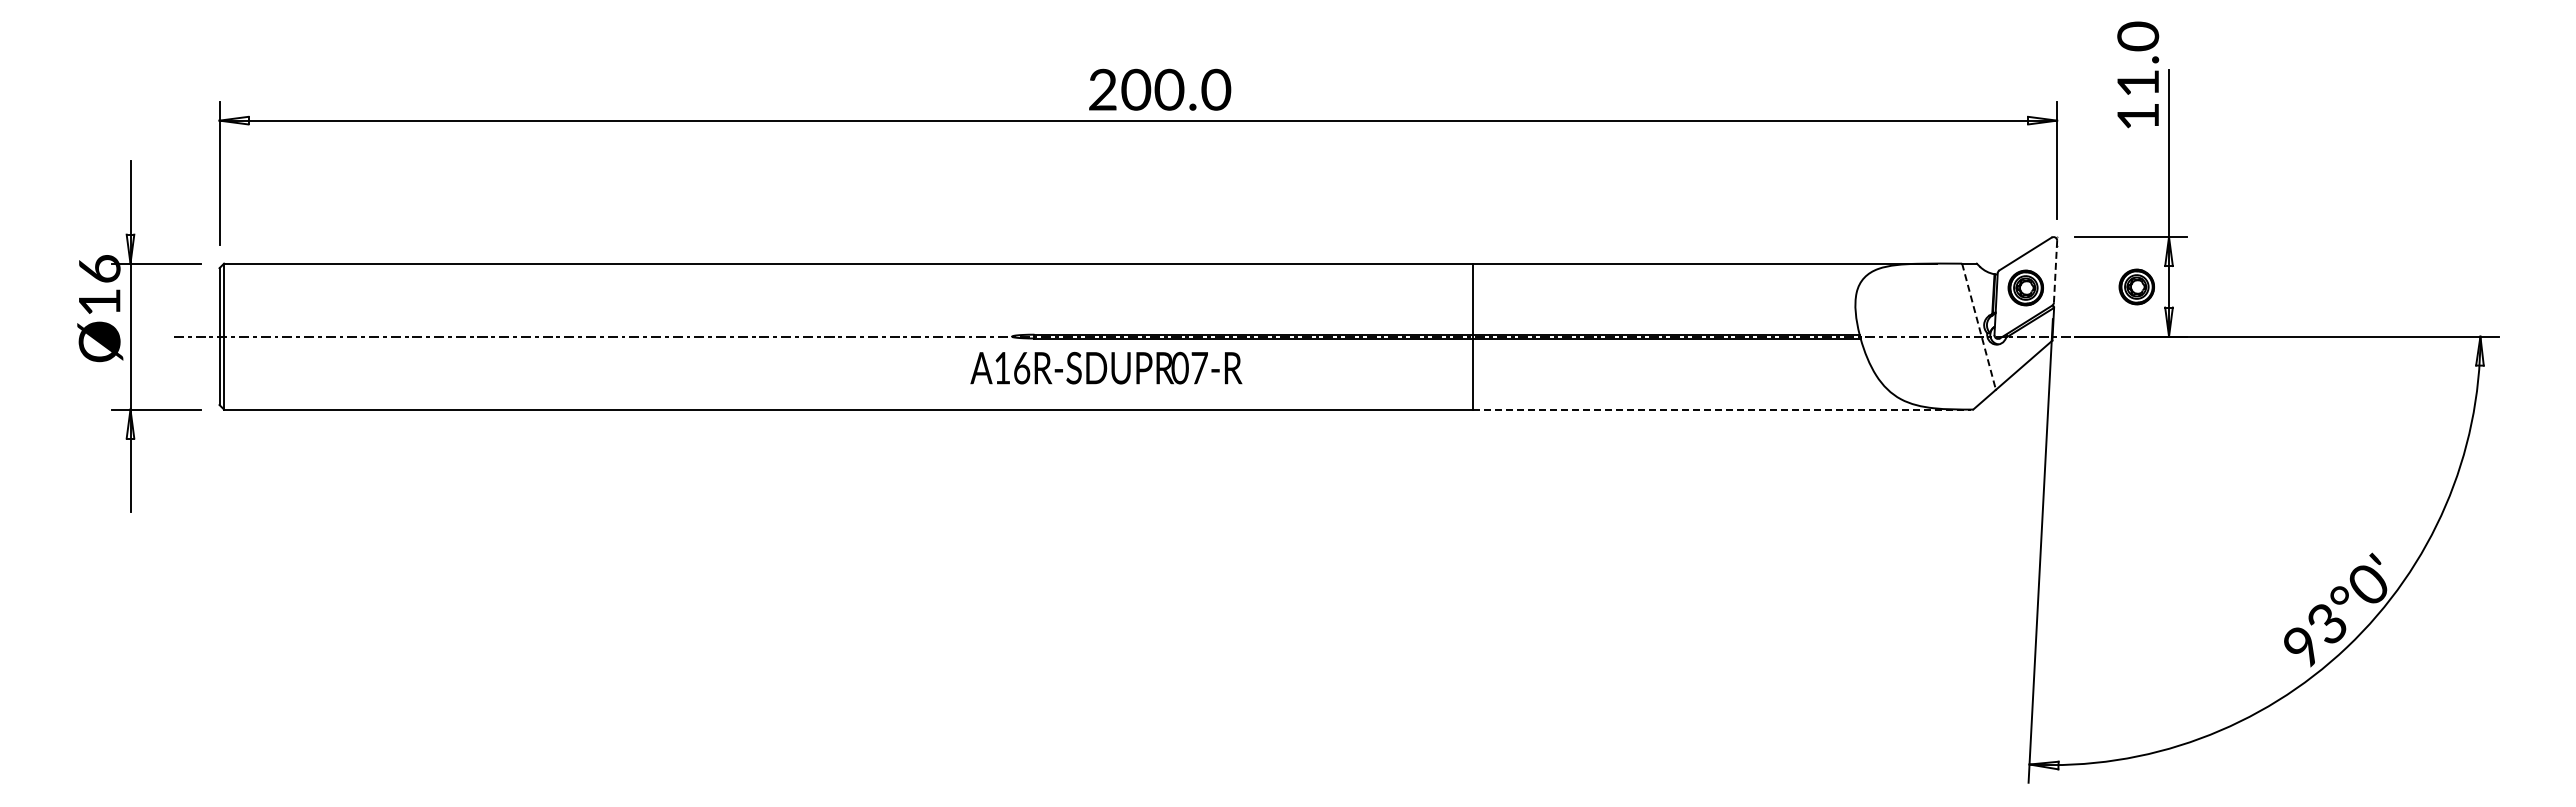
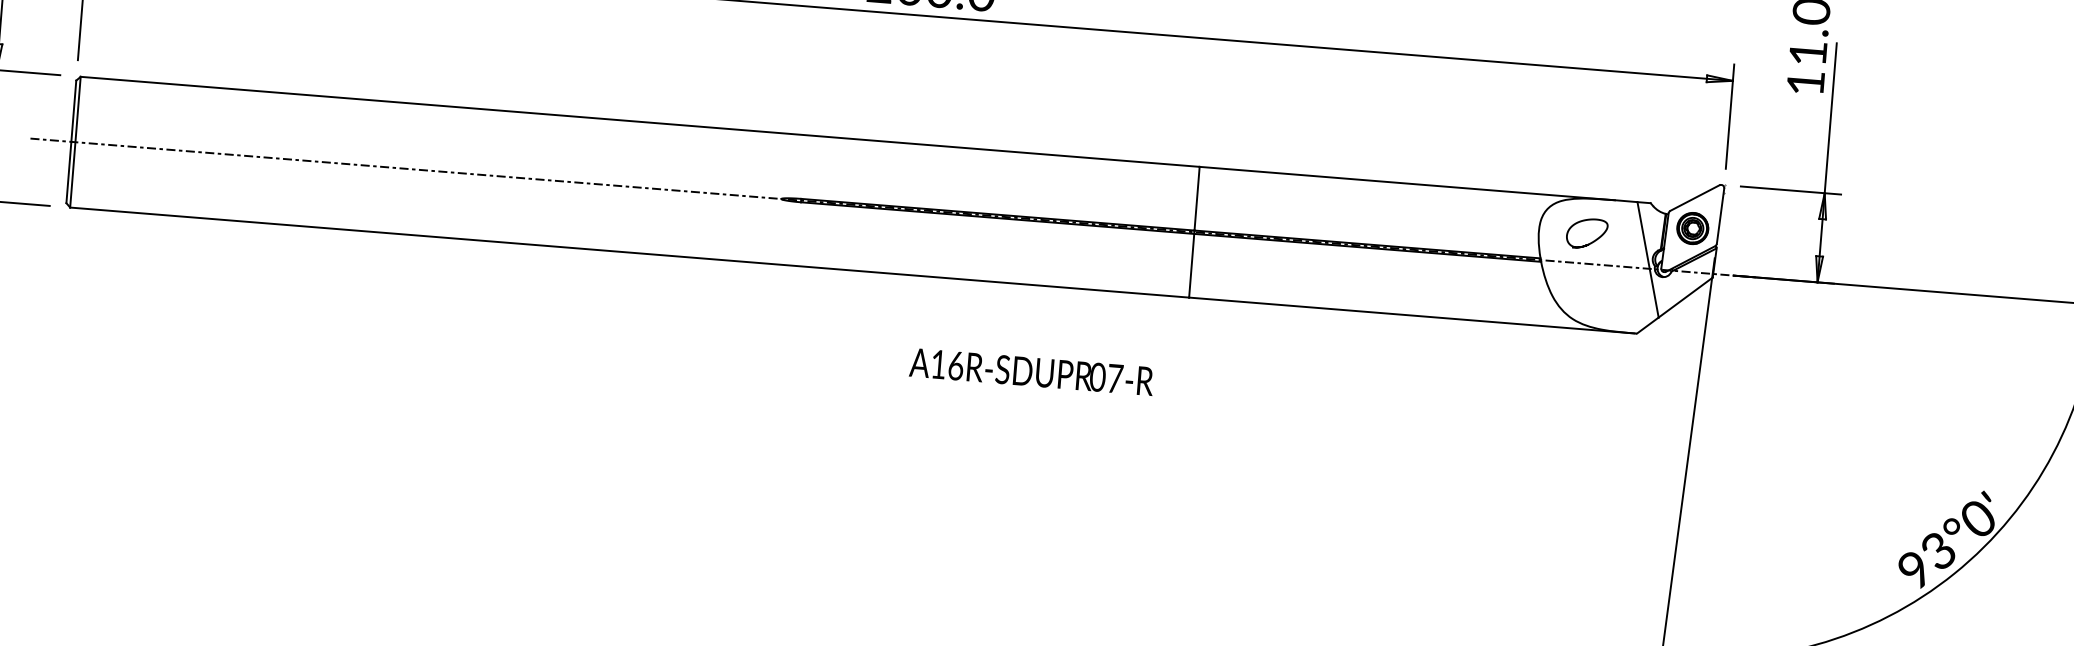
line: (2055, 271) -> (1720, 215), dashed -> solid
part: (2136, 286) -> (1792, 235), removed
curve: (1916, 310) -> (1593, 240), added
line: (1979, 327) -> (1648, 260), dashed -> solid
text: (1106, 367) -> (1031, 371), moved
line: (1721, 409) -> (1411, 315), dashed -> solid

